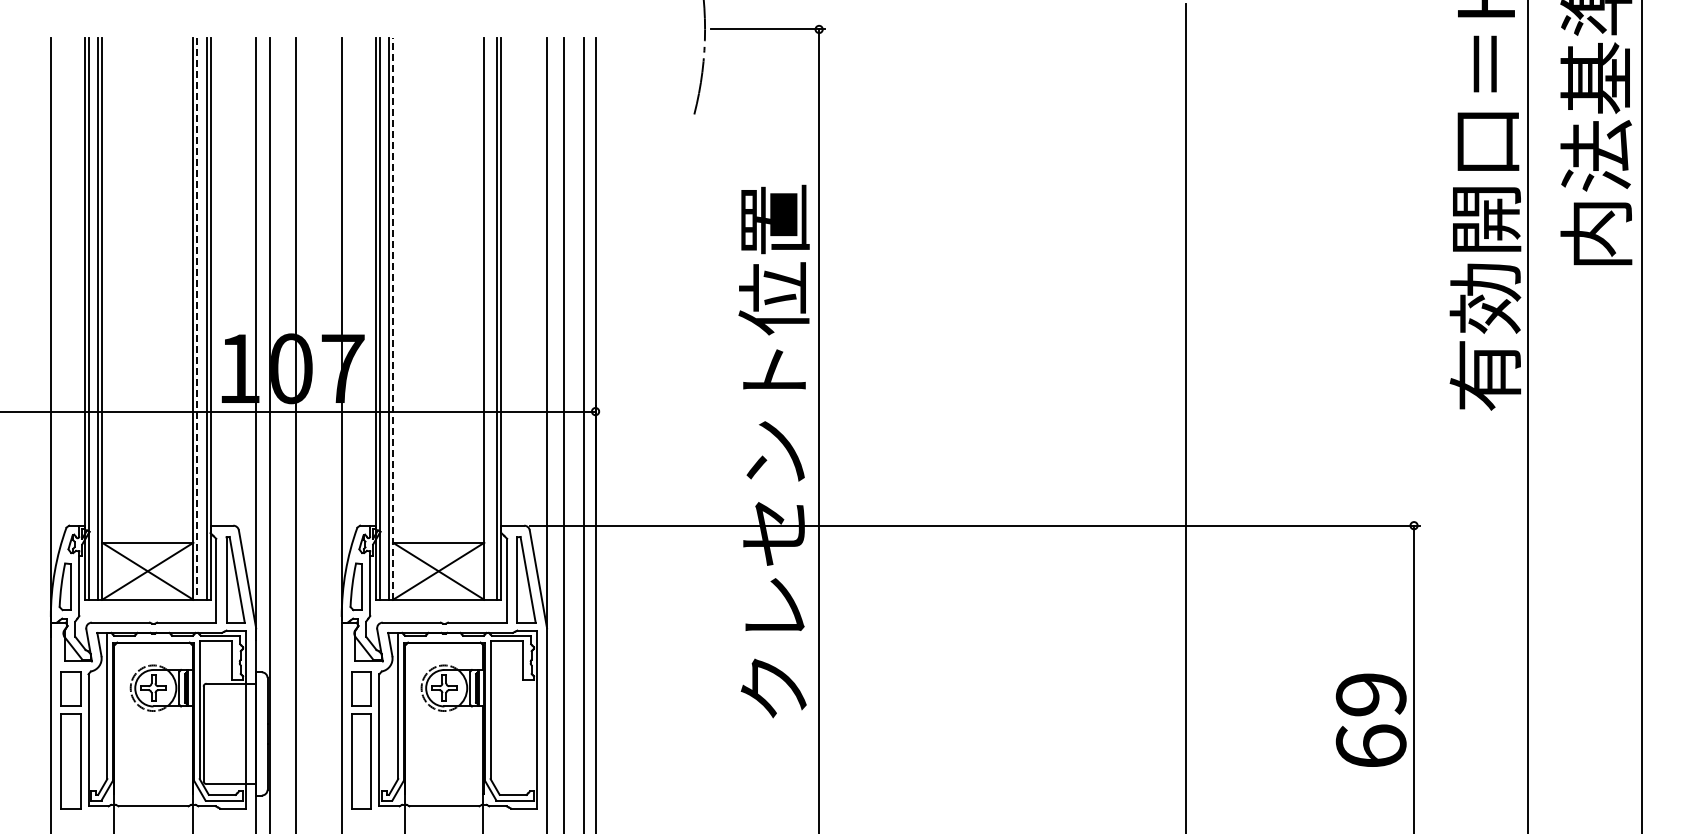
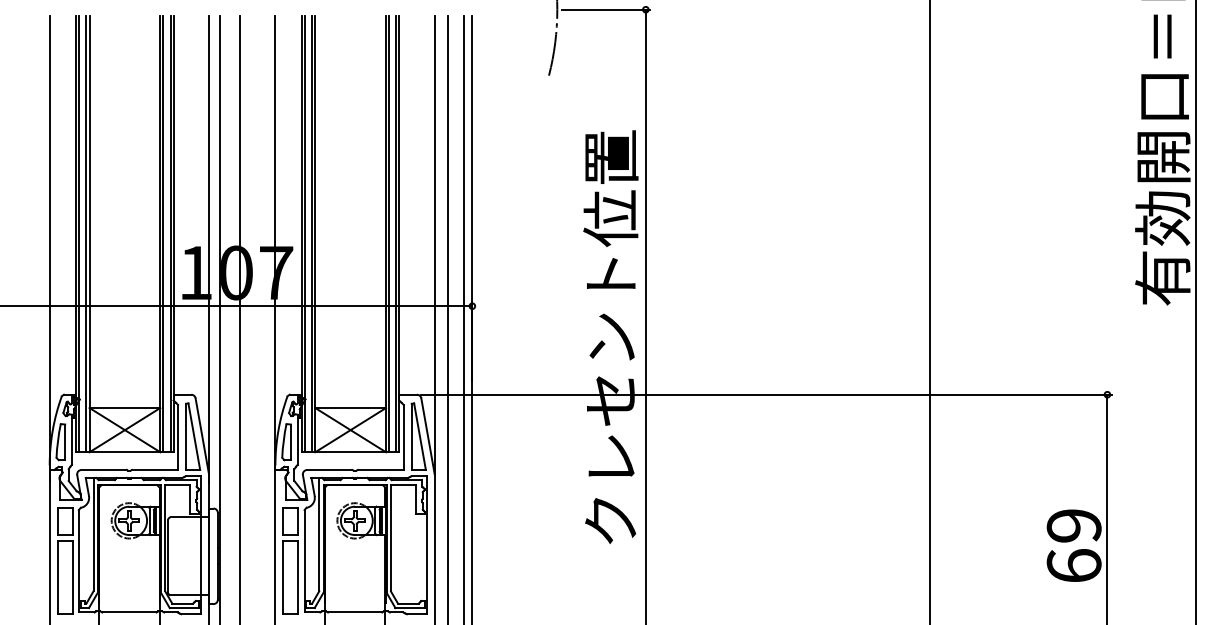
line: (197, 318) -> (163, 233), dashed -> solid
line: (393, 318) -> (315, 233), dashed -> solid
line: (488, 318) -> (389, 233), added

